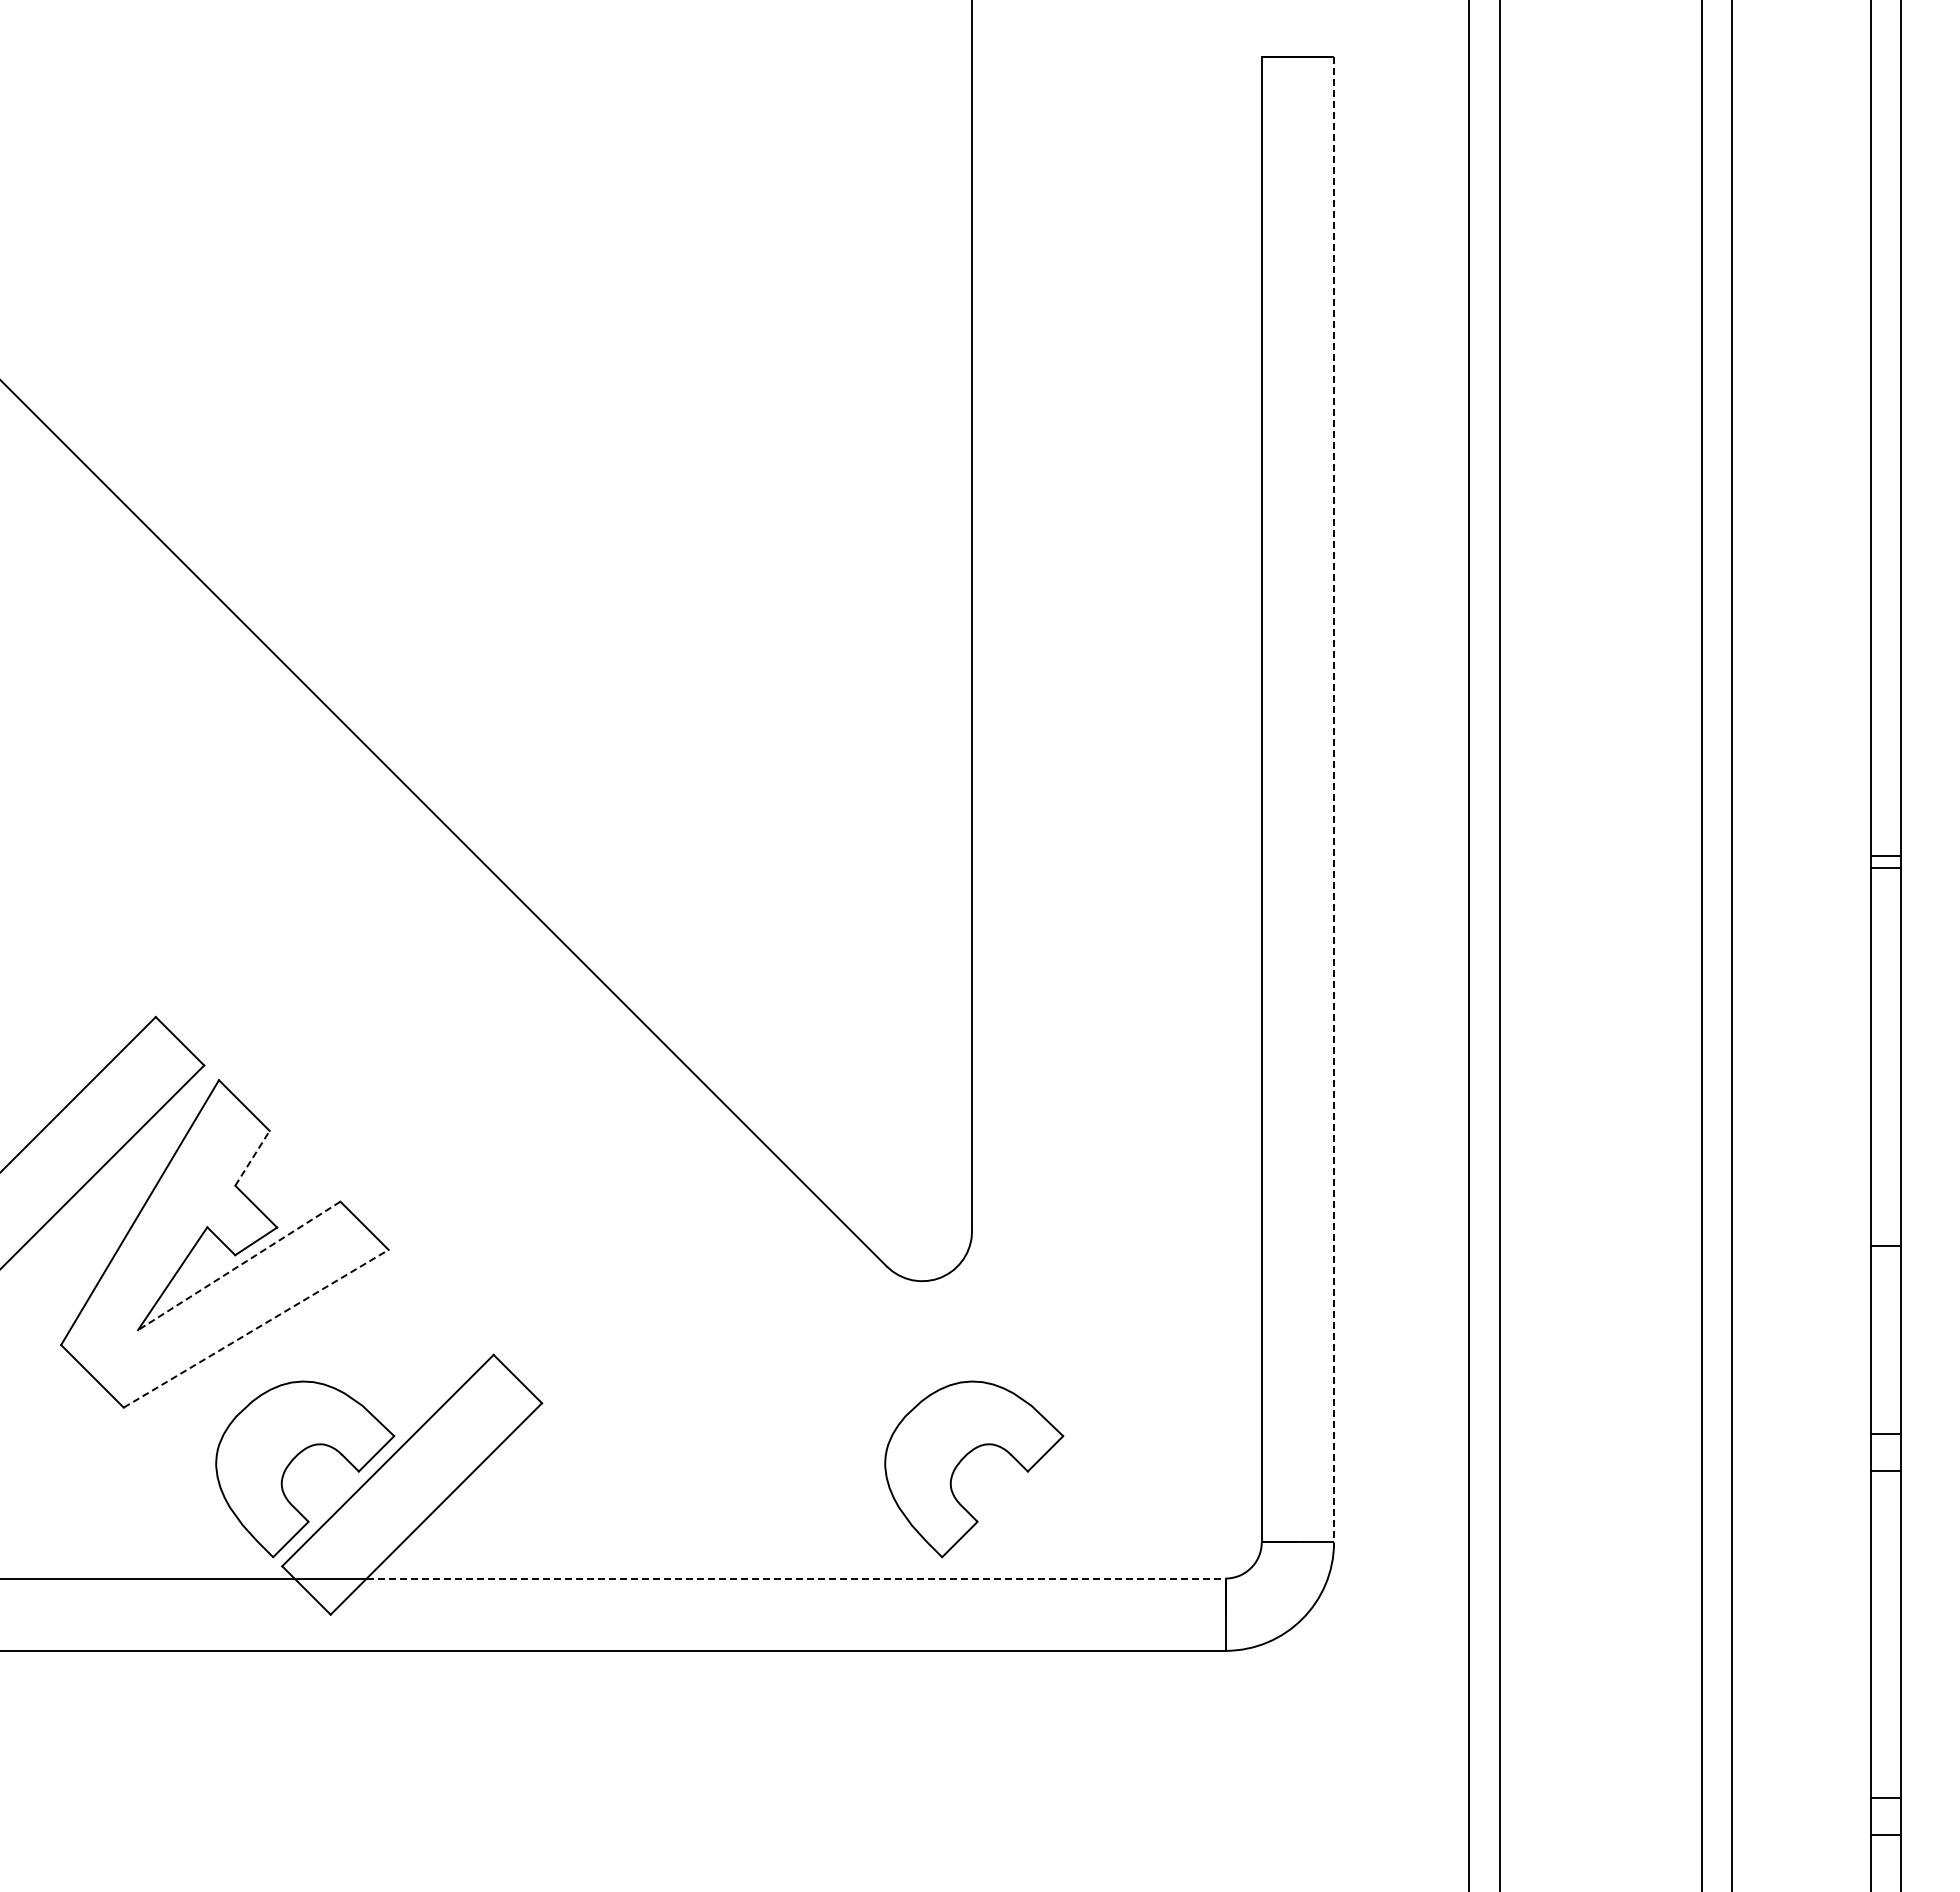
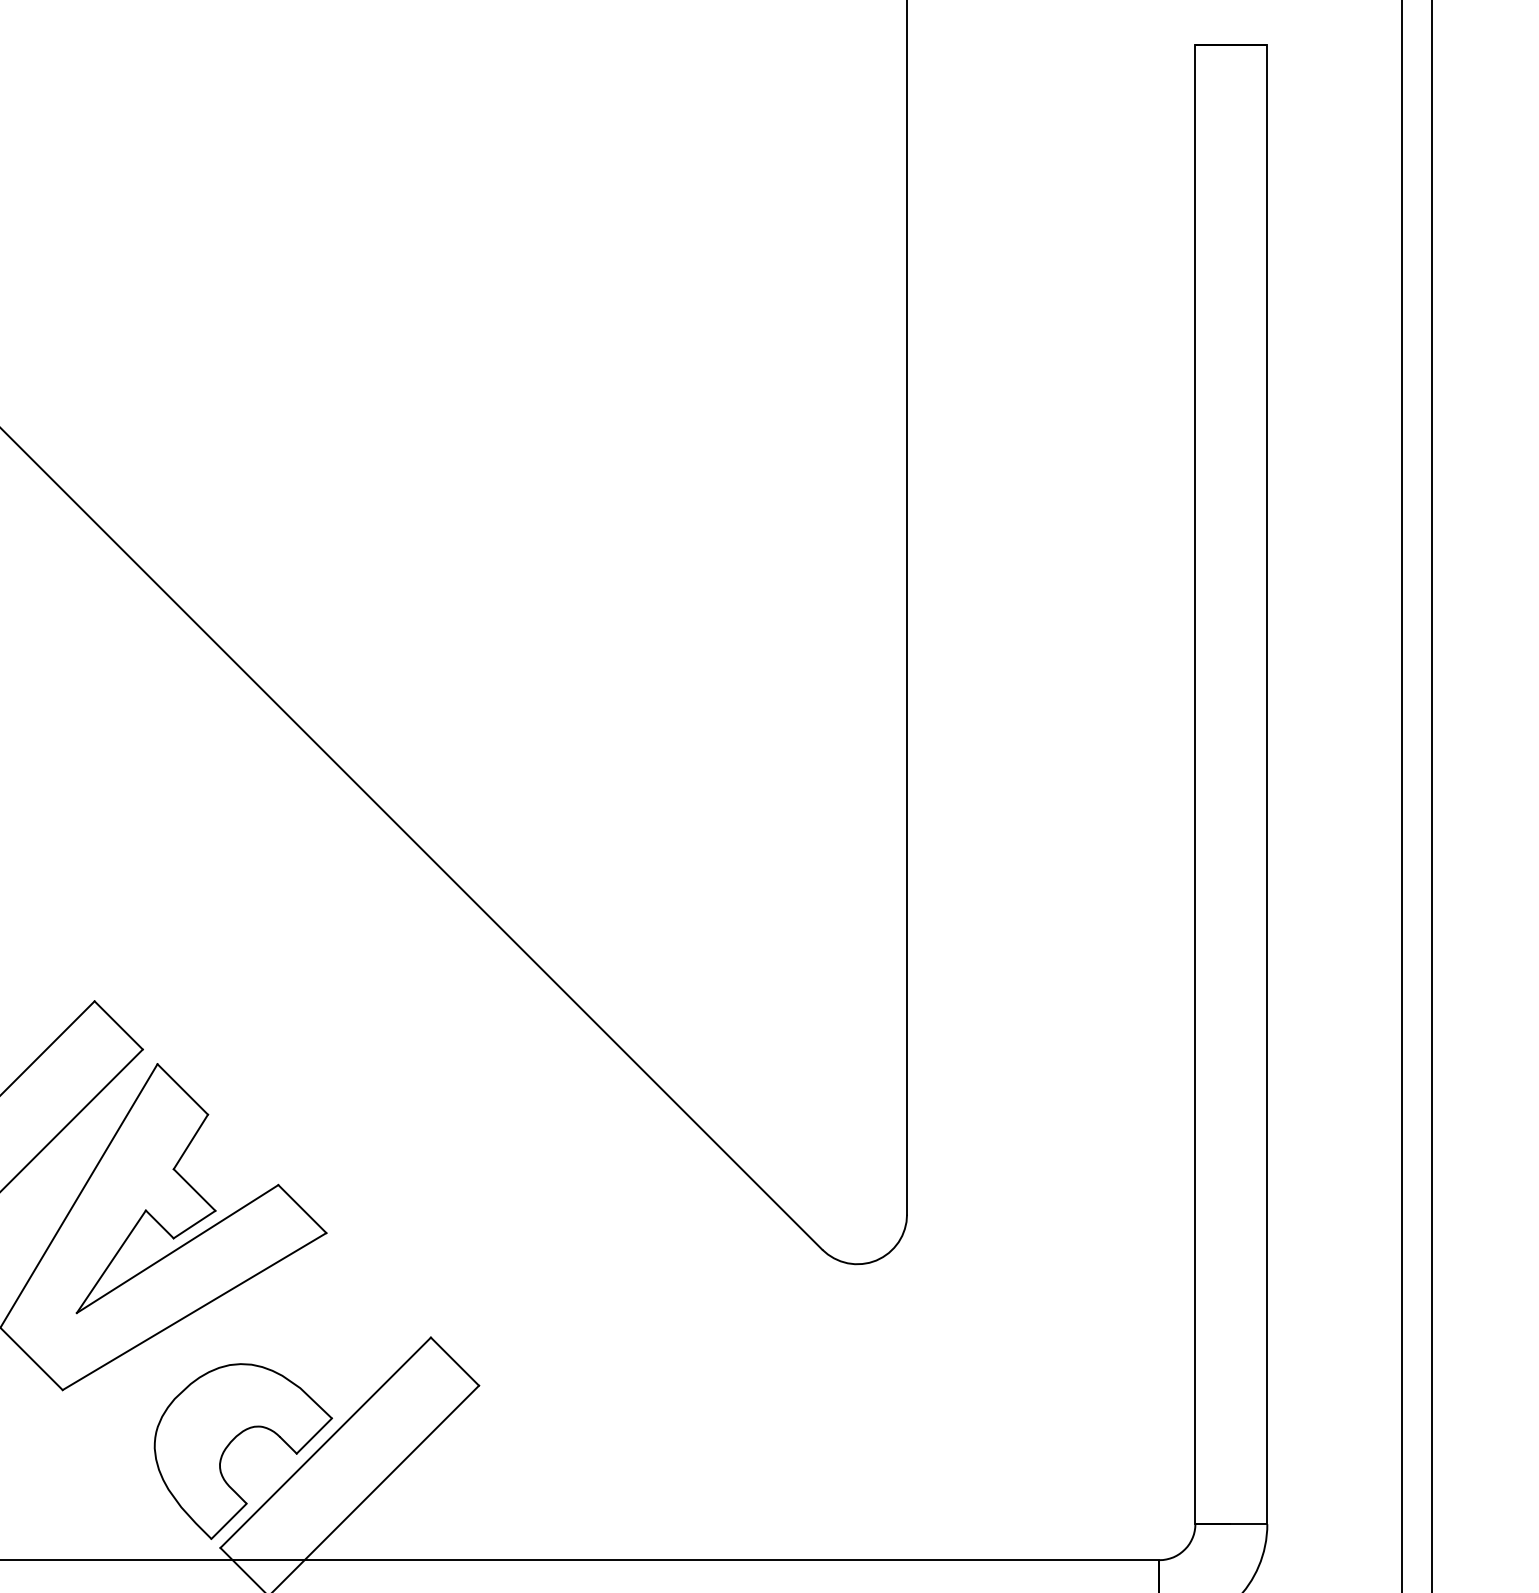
line: (1334, 799) -> (1267, 784), dashed -> solid
line: (252, 1157) -> (190, 1141), dashed -> solid
line: (239, 1265) -> (177, 1248), dashed -> solid
line: (256, 1328) -> (194, 1311), dashed -> solid
part: (964, 1458) -> (899, 1440), removed
line: (796, 1578) -> (732, 1560), dashed -> solid

